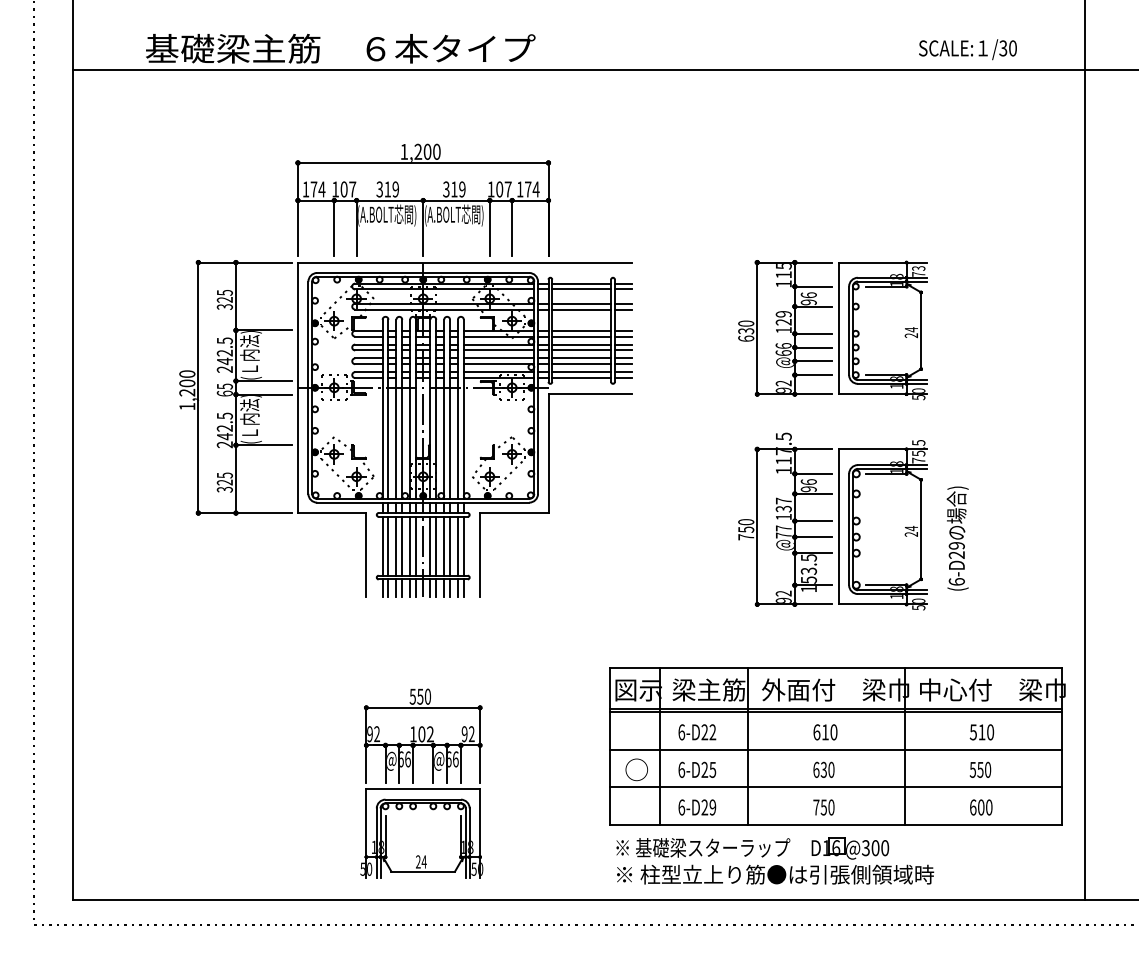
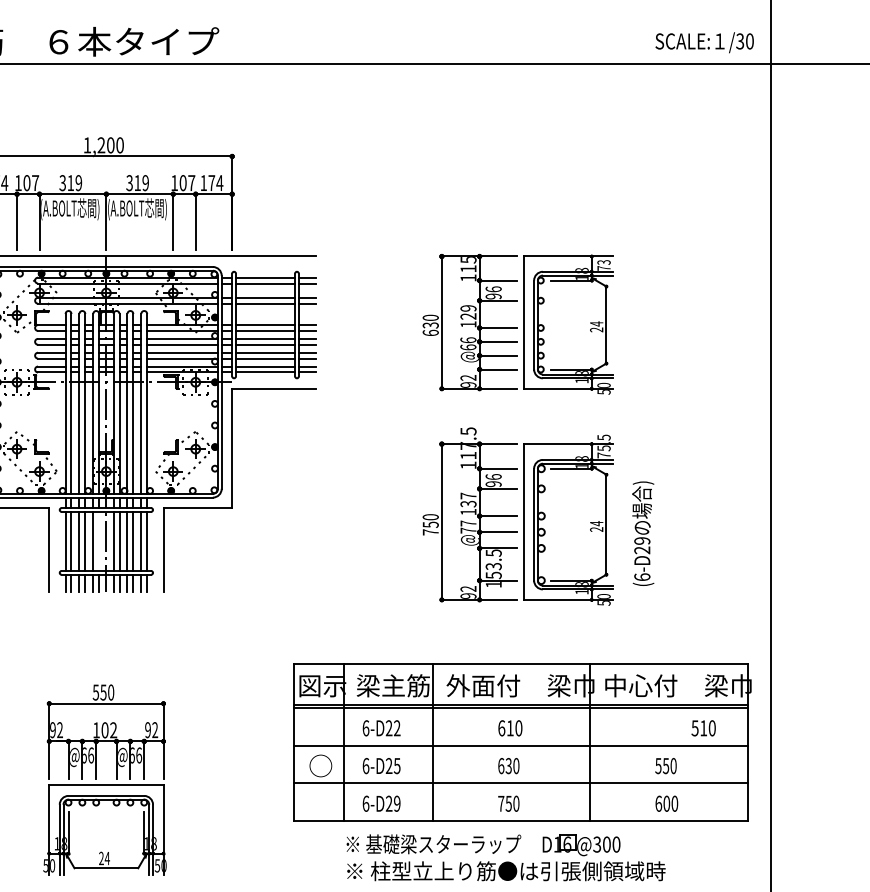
text: (967, 49) -> (704, 42), moved
line: (416, 545) -> (99, 540), removed
text: (981, 732) -> (703, 728), moved
part: (775, 860) -> (506, 857), moved

